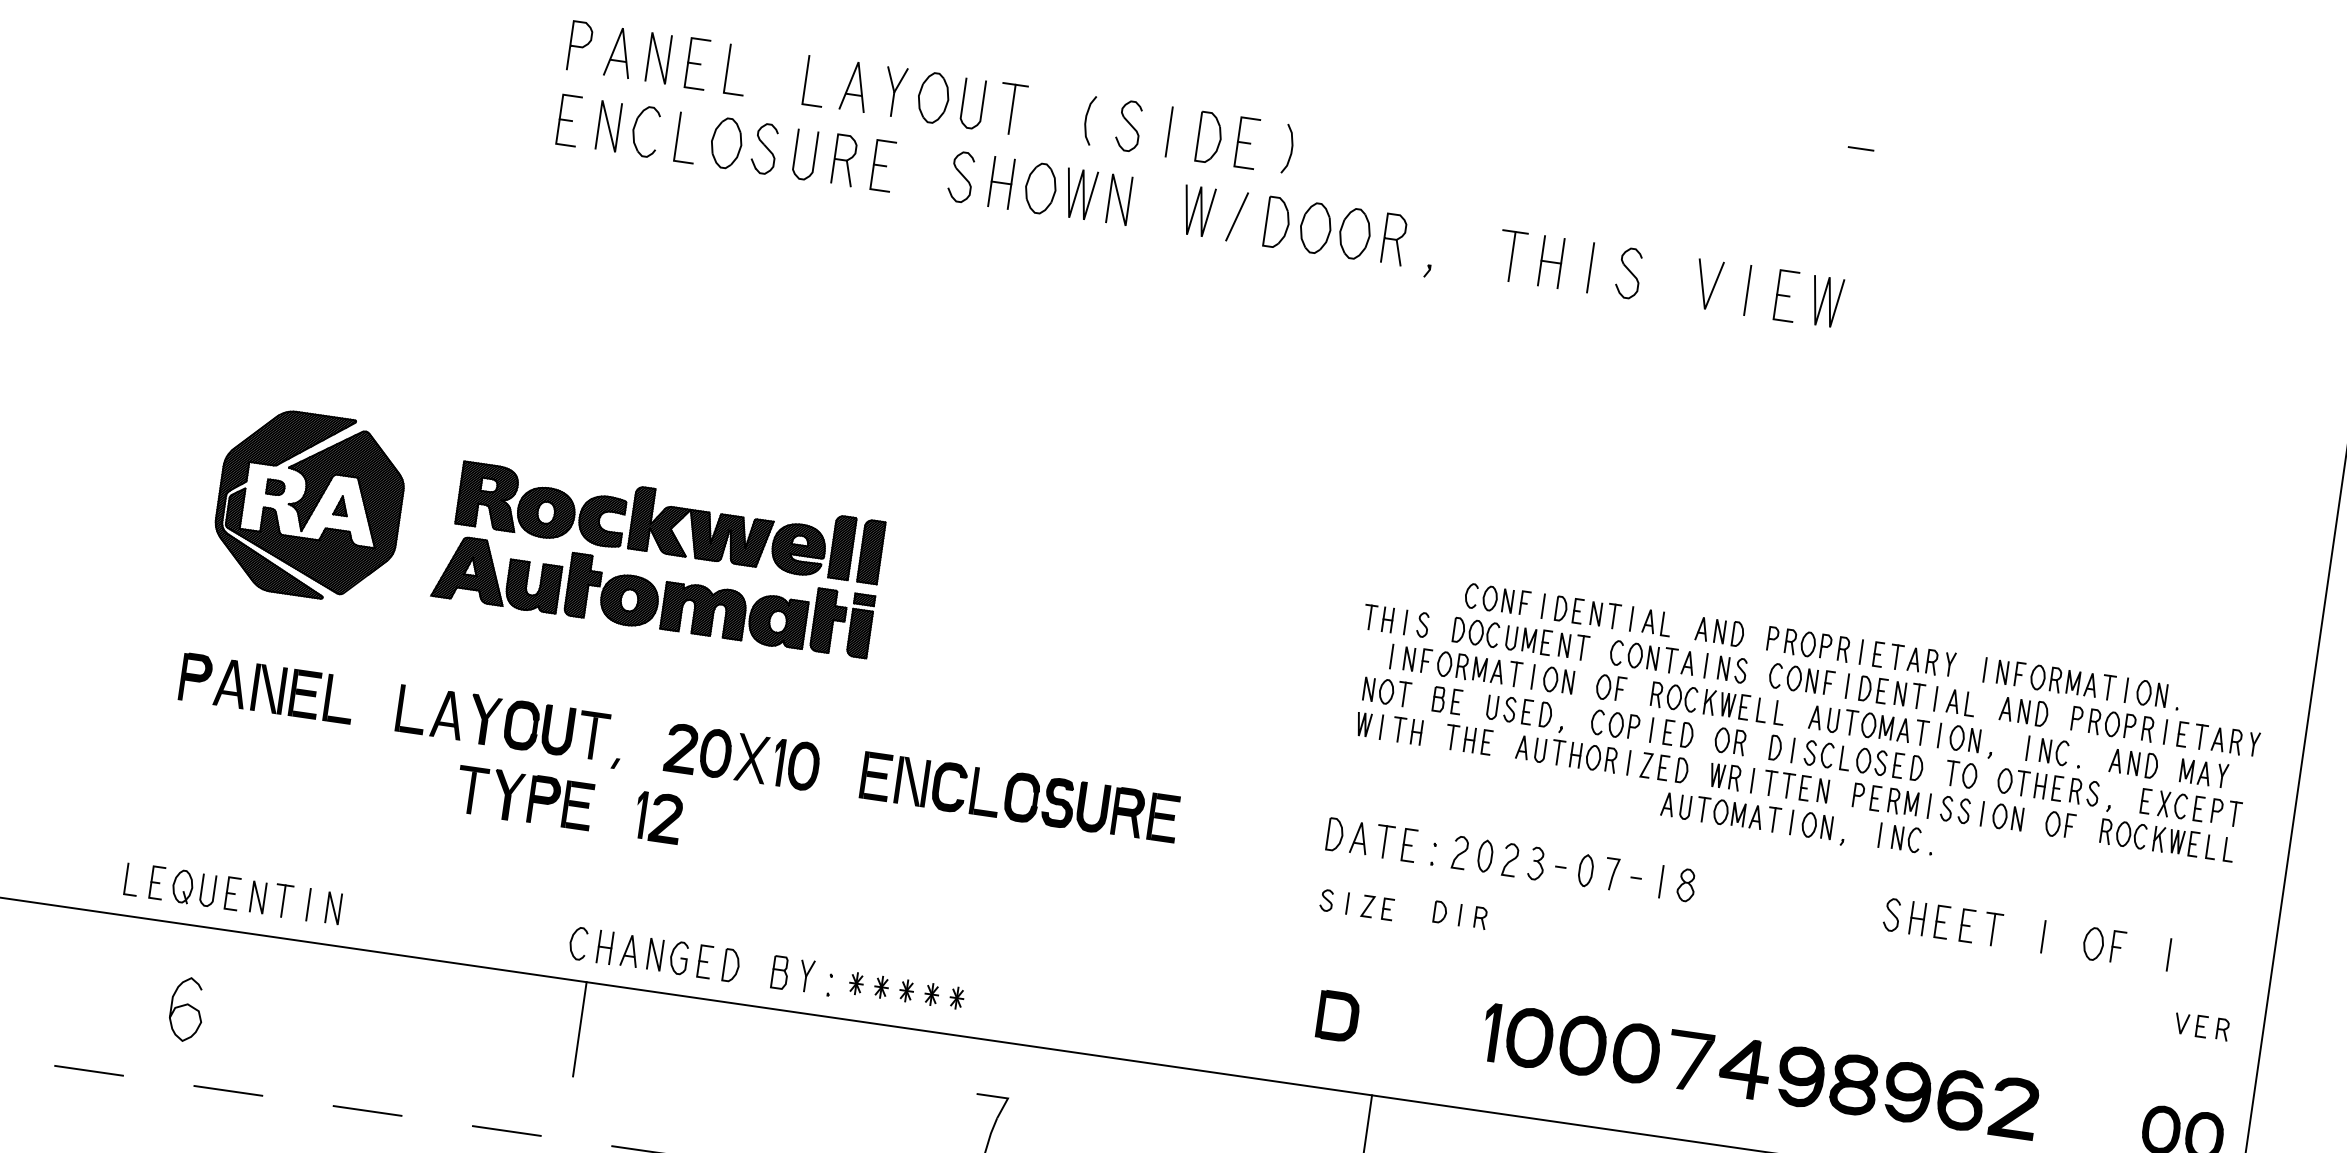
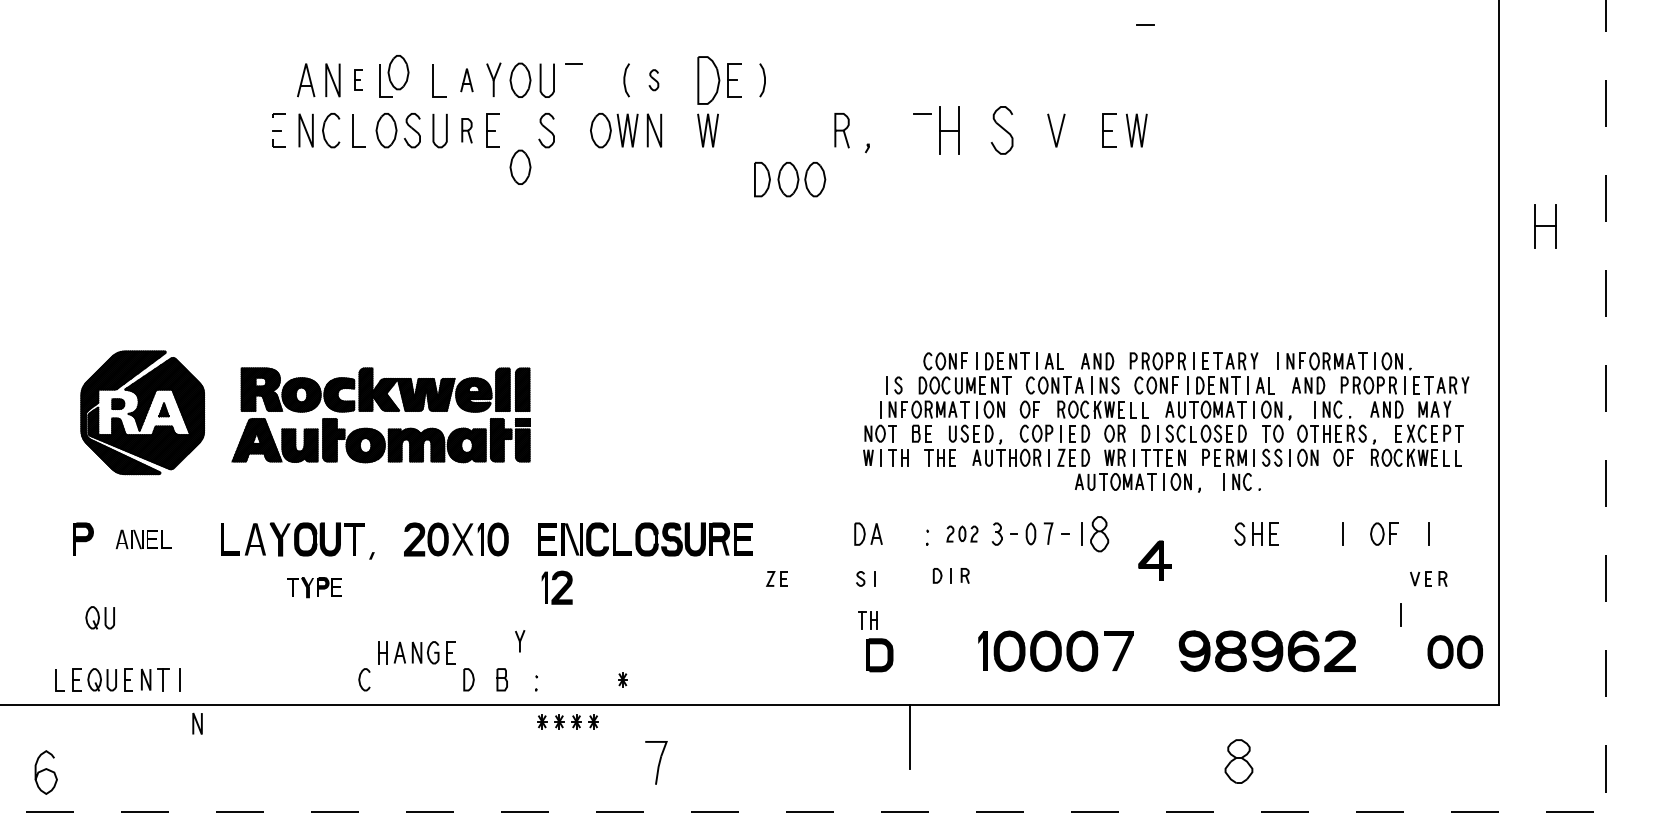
curve: (579, 45) -> (278, 79), removed
part: (756, 60) -> (398, 72), added
part: (696, 63) -> (358, 80), size x0.6
part: (854, 86) -> (466, 80), size x0.7
line: (1012, 109) -> (574, 80), removed
line: (559, 119) -> (272, 130), solid -> dashed
part: (1128, 124) -> (653, 79), size x0.6
line: (1169, 132) -> (681, 80), removed
part: (1209, 136) -> (708, 79), size x1.4
part: (843, 160) -> (466, 130), size x0.7
part: (1000, 182) -> (573, 130), removed
line: (1236, 216) -> (734, 130), removed
part: (915, 224) -> (520, 166), added
part: (1318, 228) -> (790, 179), moved
line: (1512, 256) -> (922, 130), removed
part: (1551, 262) -> (949, 130), size x1.4
line: (1591, 267) -> (976, 130), removed
part: (1627, 273) -> (1001, 130), size x1.4
line: (1748, 290) -> (1083, 130), removed
part: (1377, 618) -> (867, 620), moved
part: (284, 691) -> (143, 539), size x0.6
part: (203, 796) -> (99, 617), added
part: (524, 797) -> (314, 587), size x0.6
part: (657, 816) -> (556, 587), moved
part: (1394, 842) -> (900, 533), removed
part: (1485, 855) -> (962, 533), size x0.7
part: (1686, 884) -> (1099, 533), size x1.6
line: (333, 907) -> (197, 723), moved
part: (1376, 907) -> (776, 578), moved
part: (1970, 925) -> (1293, 533), removed
part: (654, 954) -> (416, 652), moved
part: (807, 976) -> (520, 641), moved
part: (893, 988) -> (567, 721), moved
curve: (186, 1006) -> (45, 770), moved
part: (2201, 1025) -> (1428, 578), moved
line: (579, 1028) -> (373, 736), removed
line: (2110, 1066) -> (1400, 614), added
part: (1743, 1067) -> (1154, 560), moved

